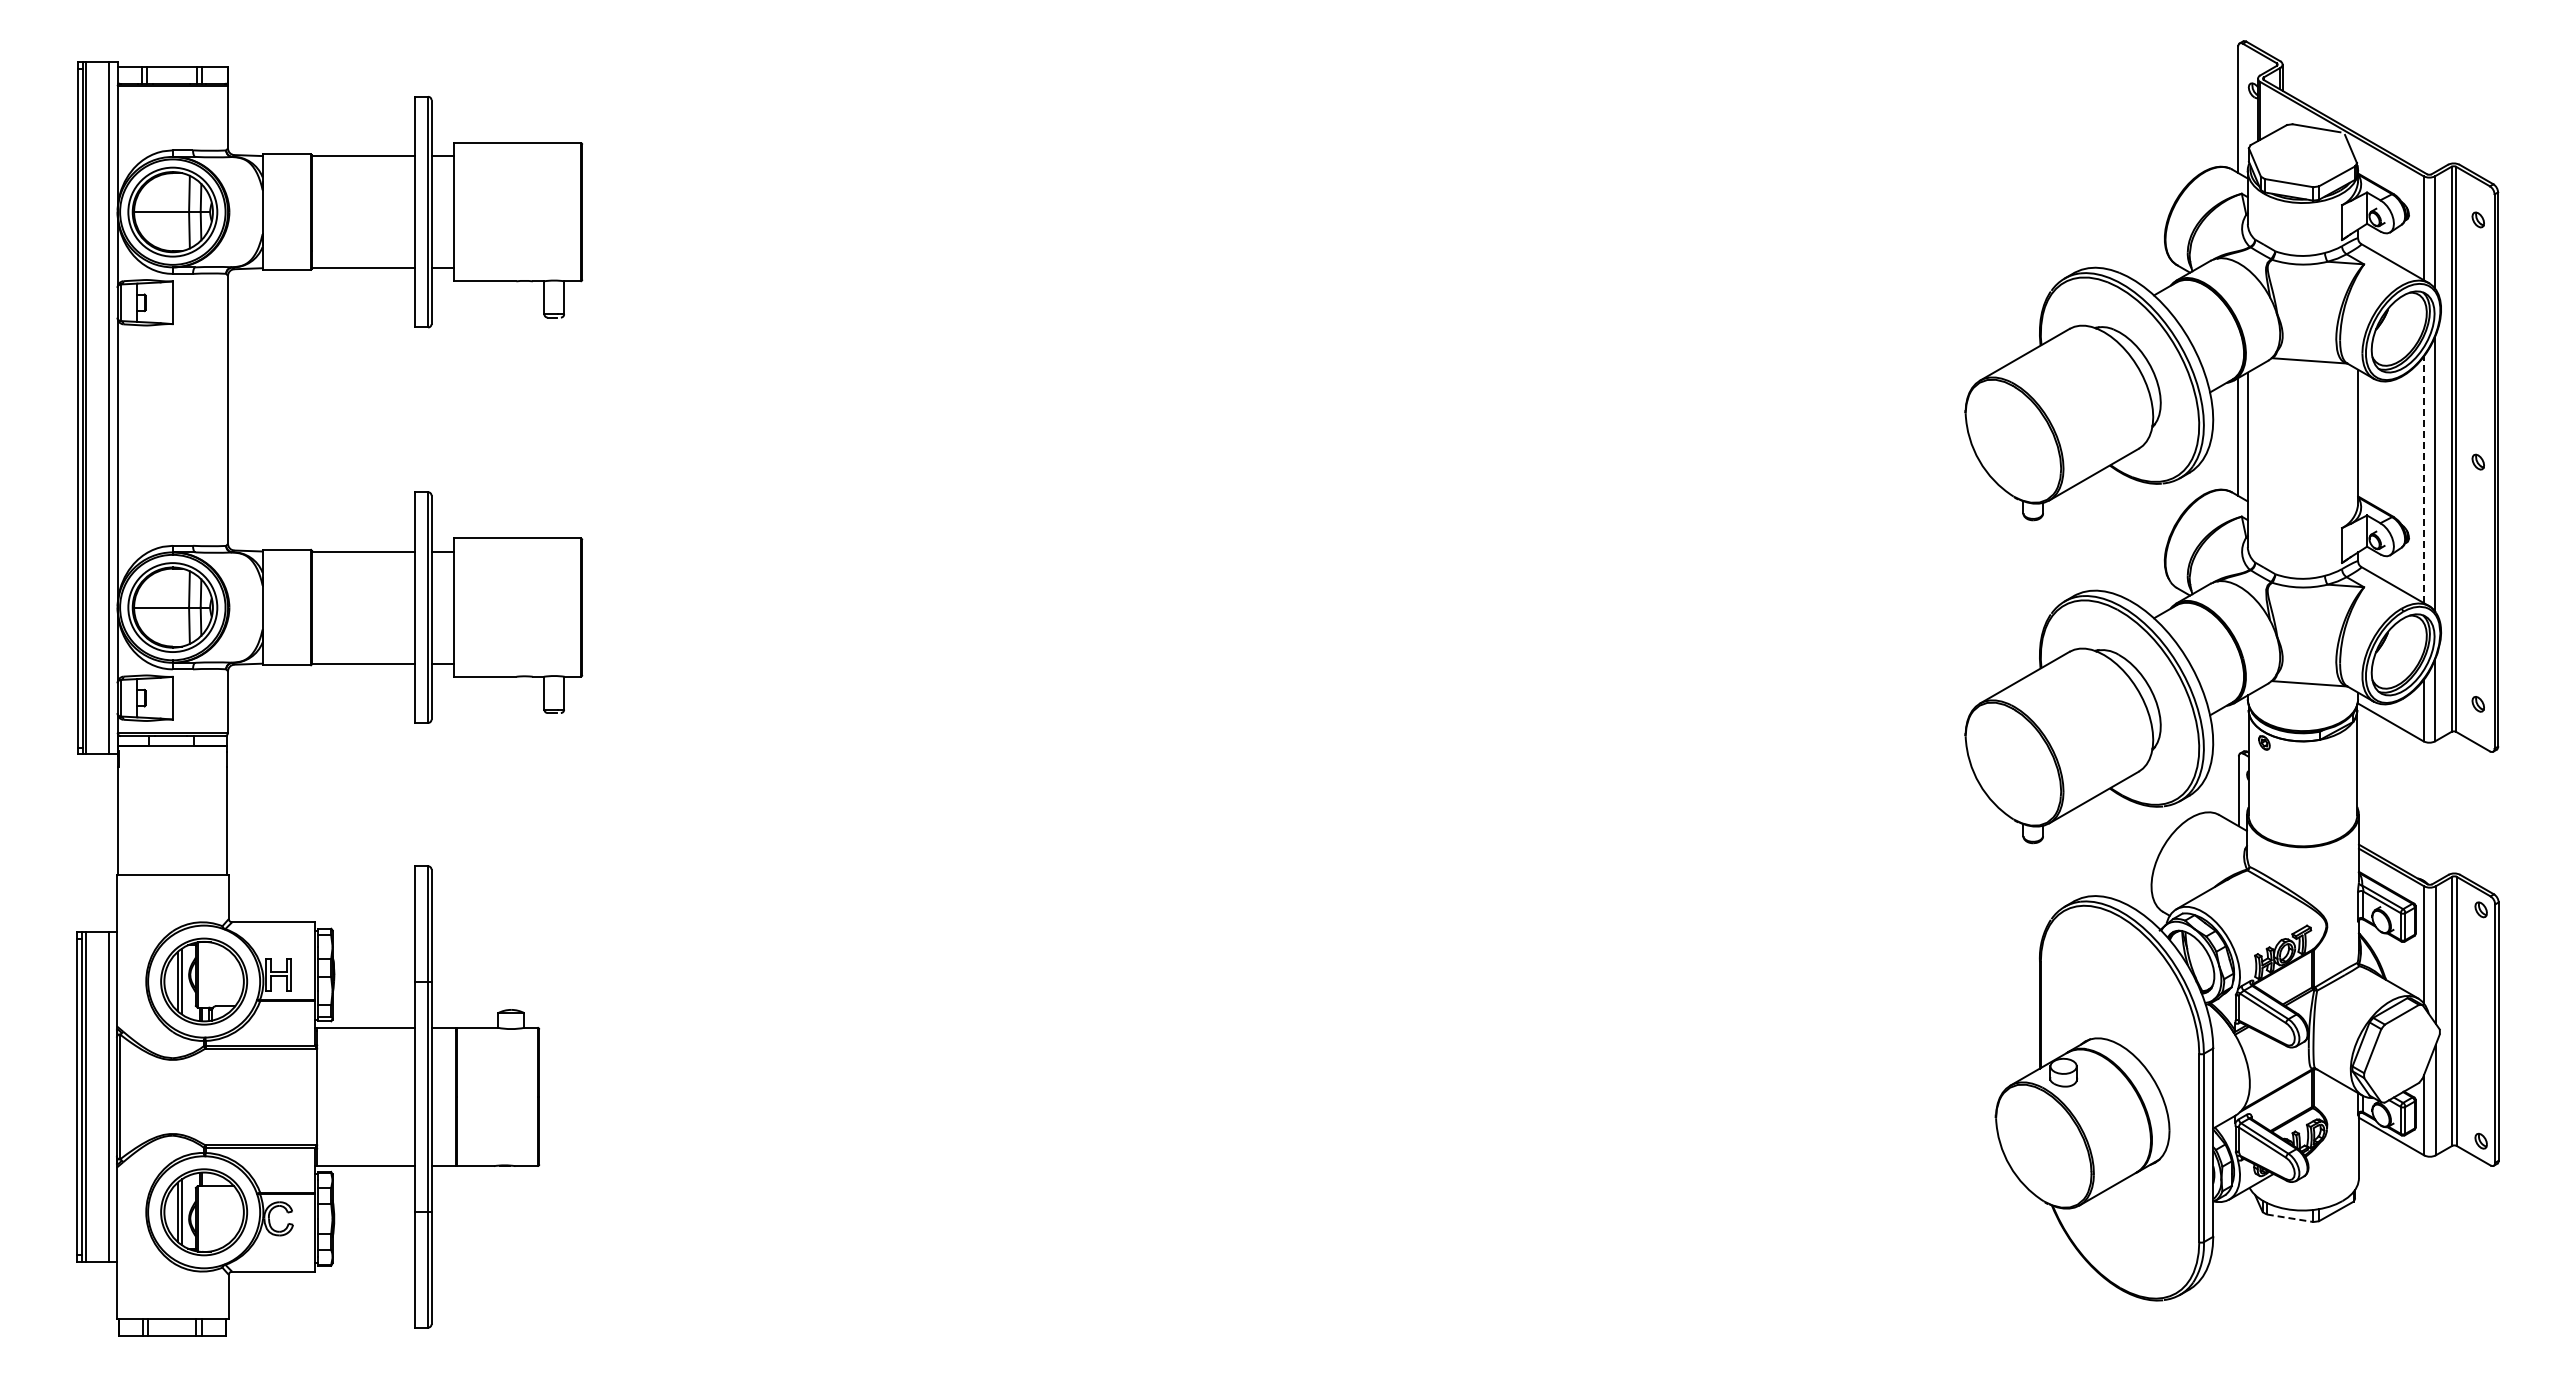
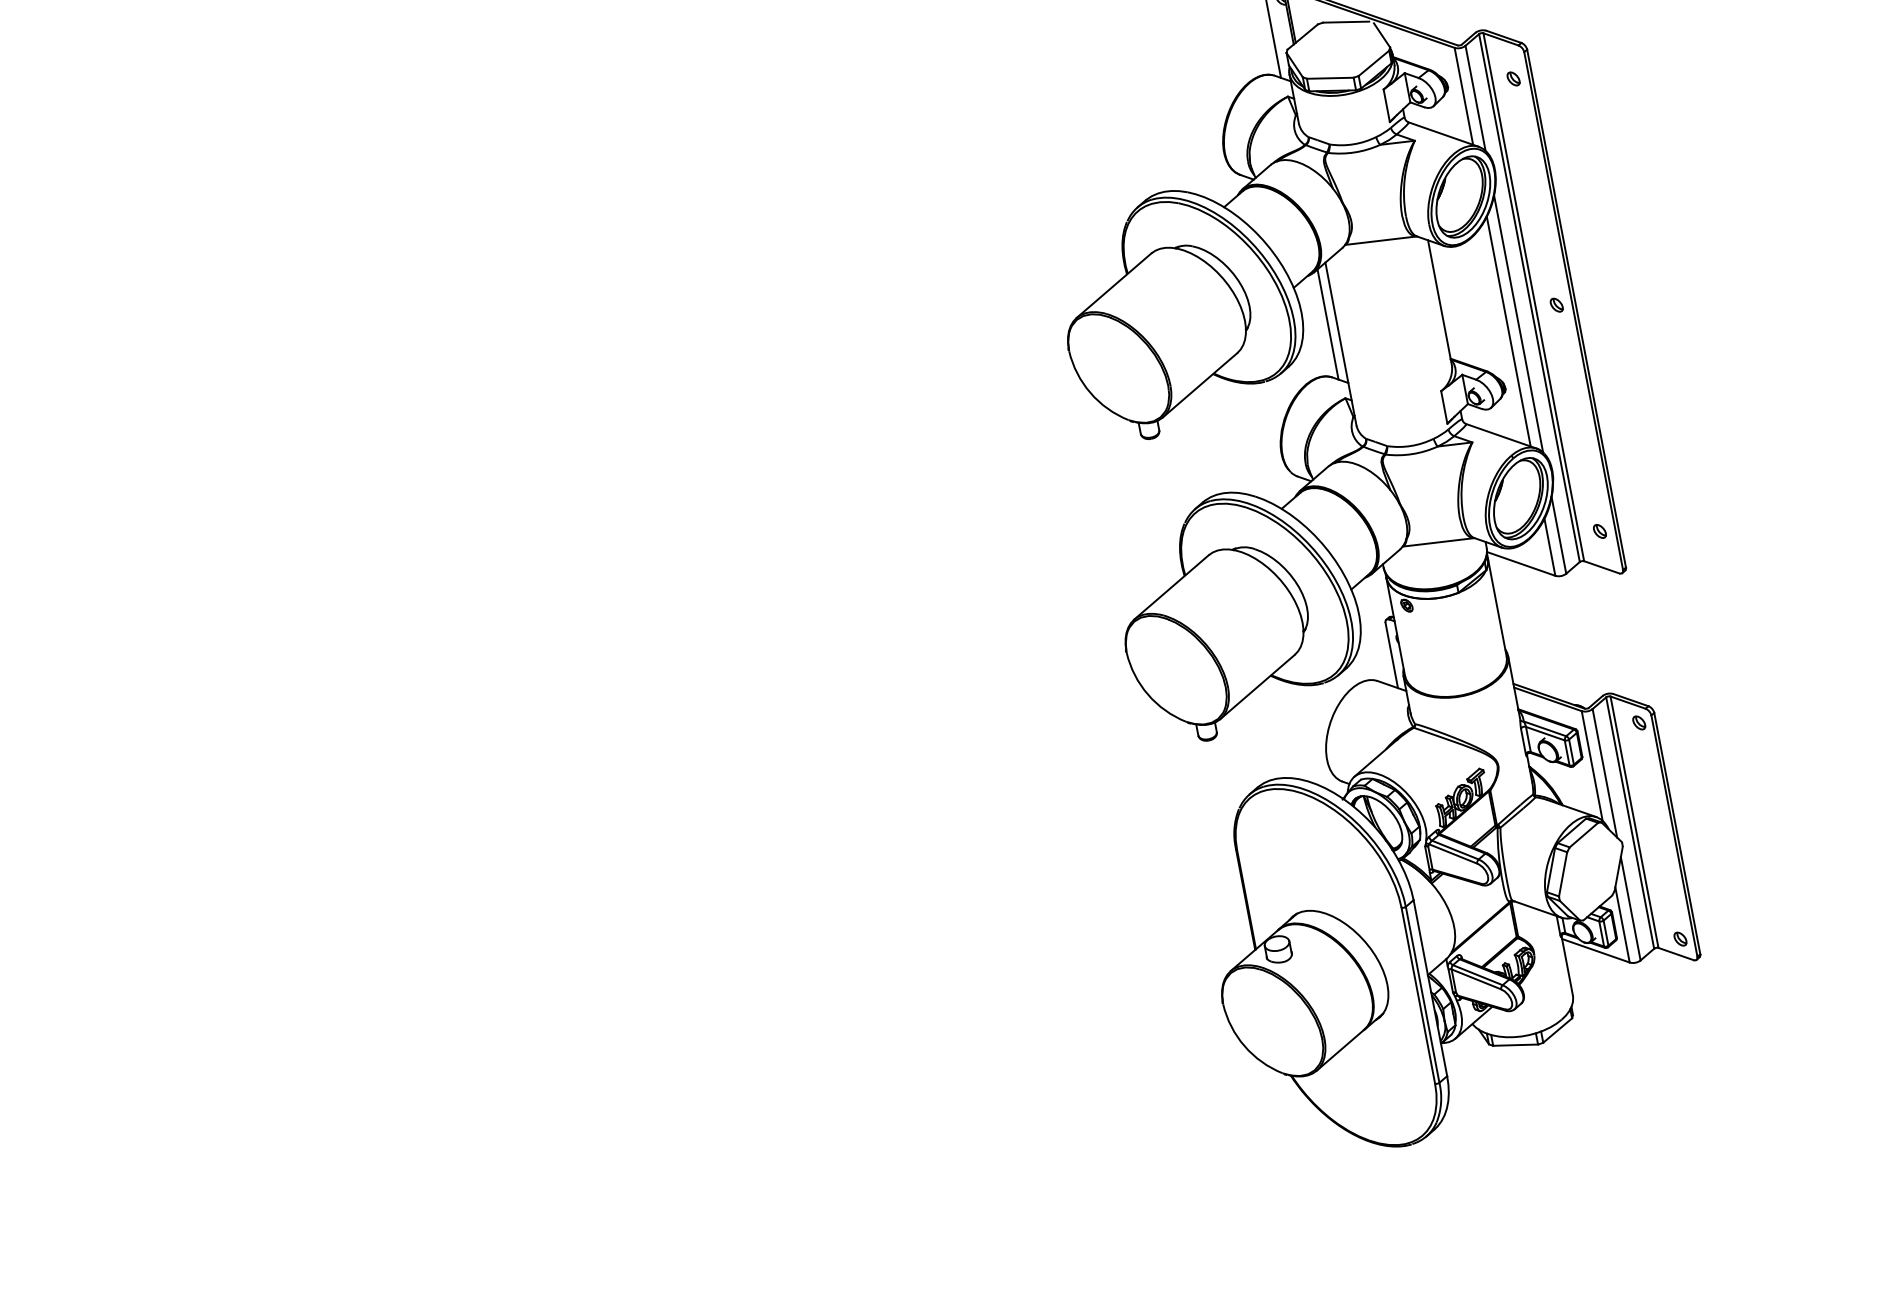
line: (2423, 479) -> (1508, 331), dashed -> solid
line: (2290, 1218) -> (1516, 1045), dashed -> solid

